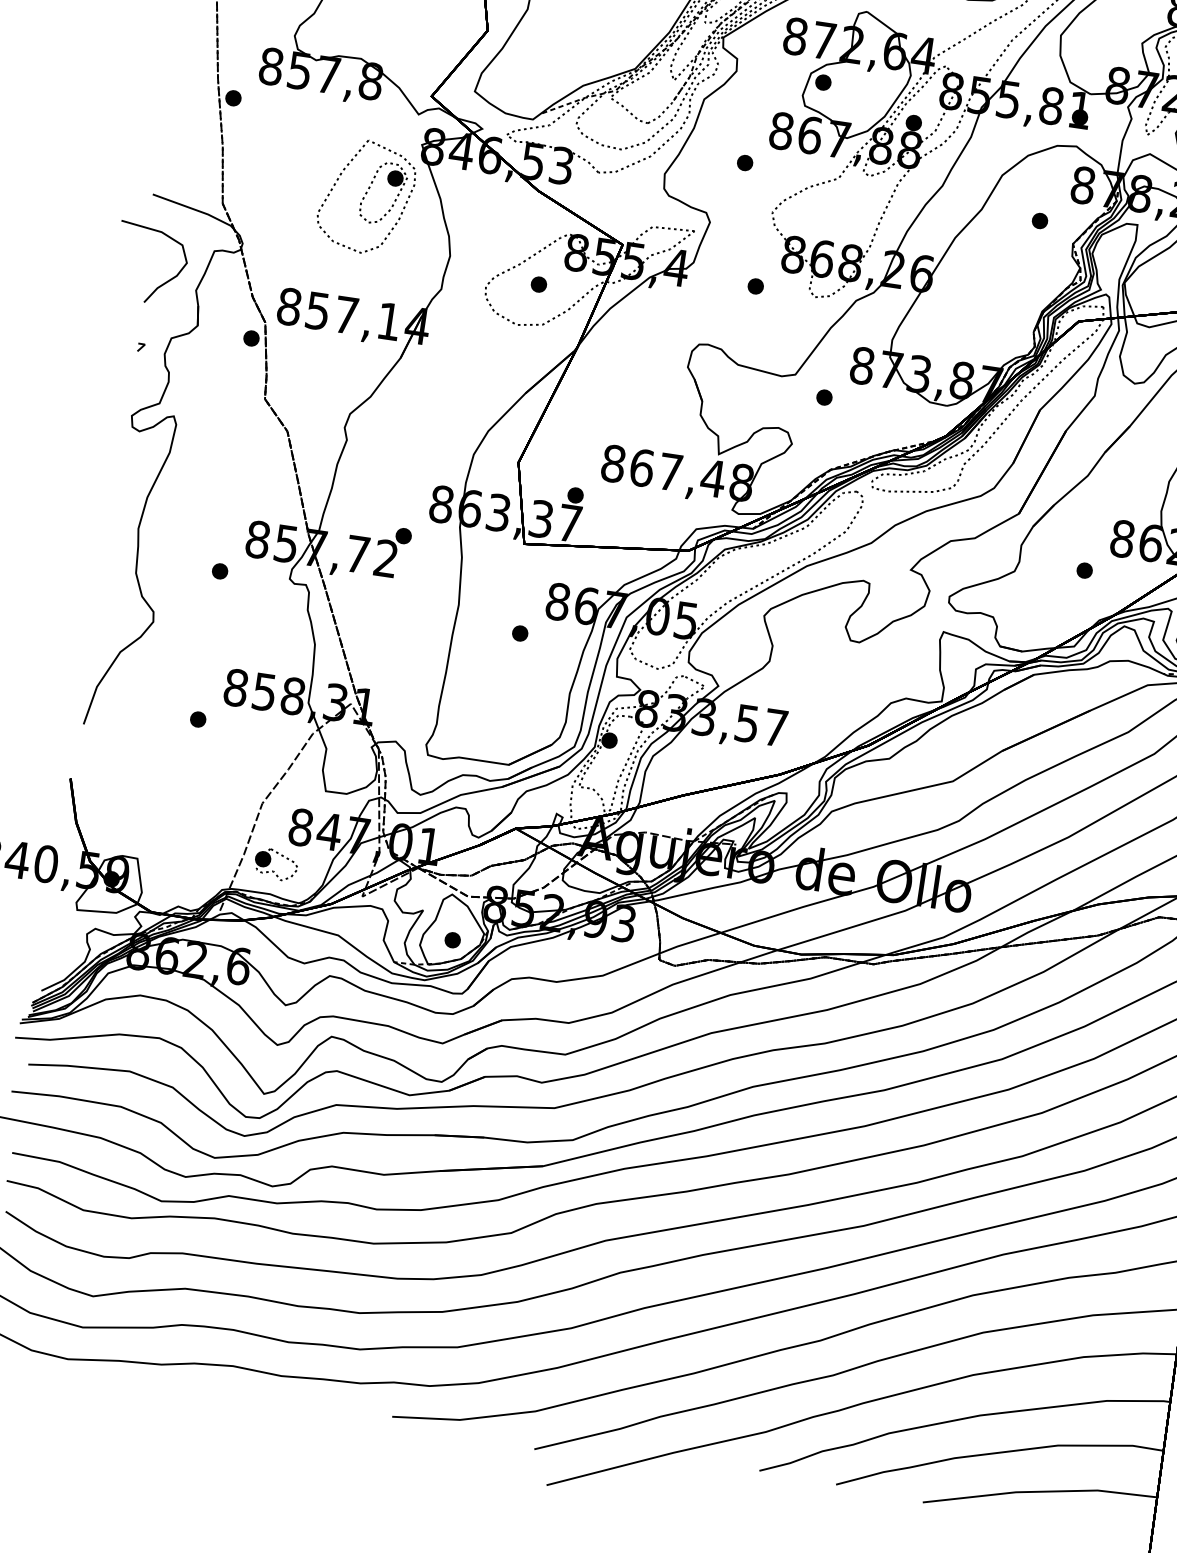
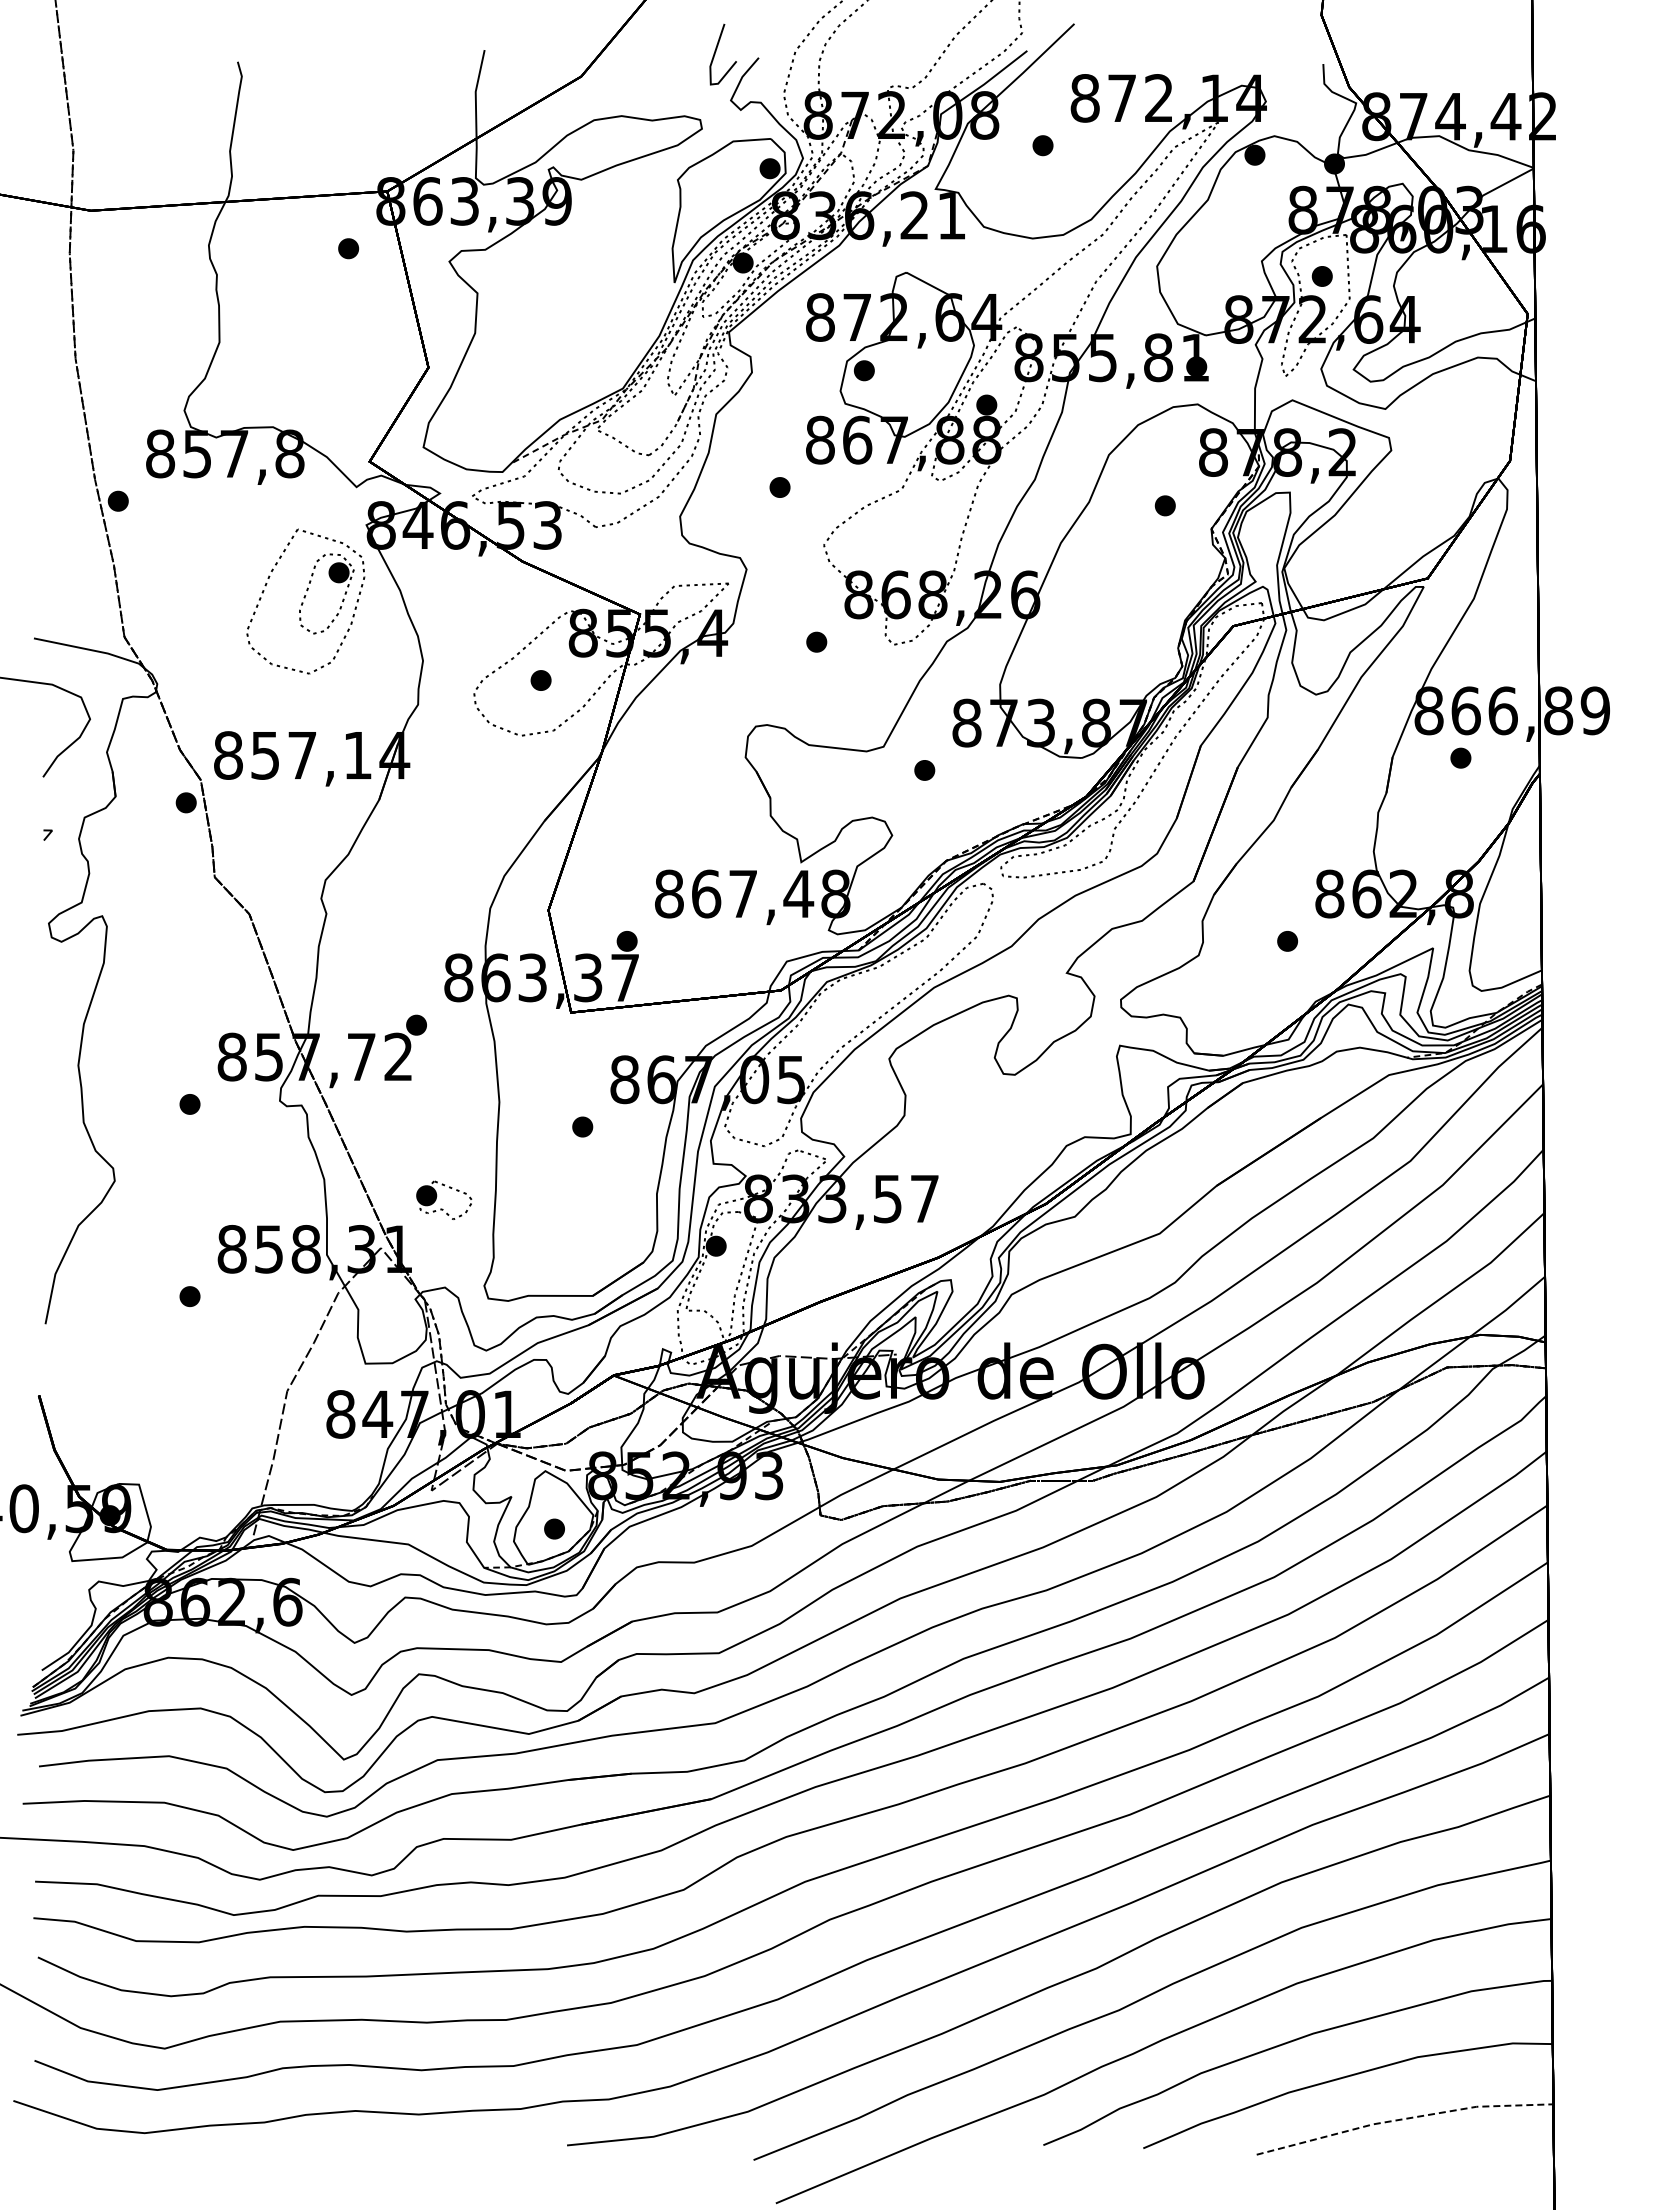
part: (271, 861) -> (437, 1196), moved
line: (1039, 1491) -> (1403, 2119), solid -> dashed

